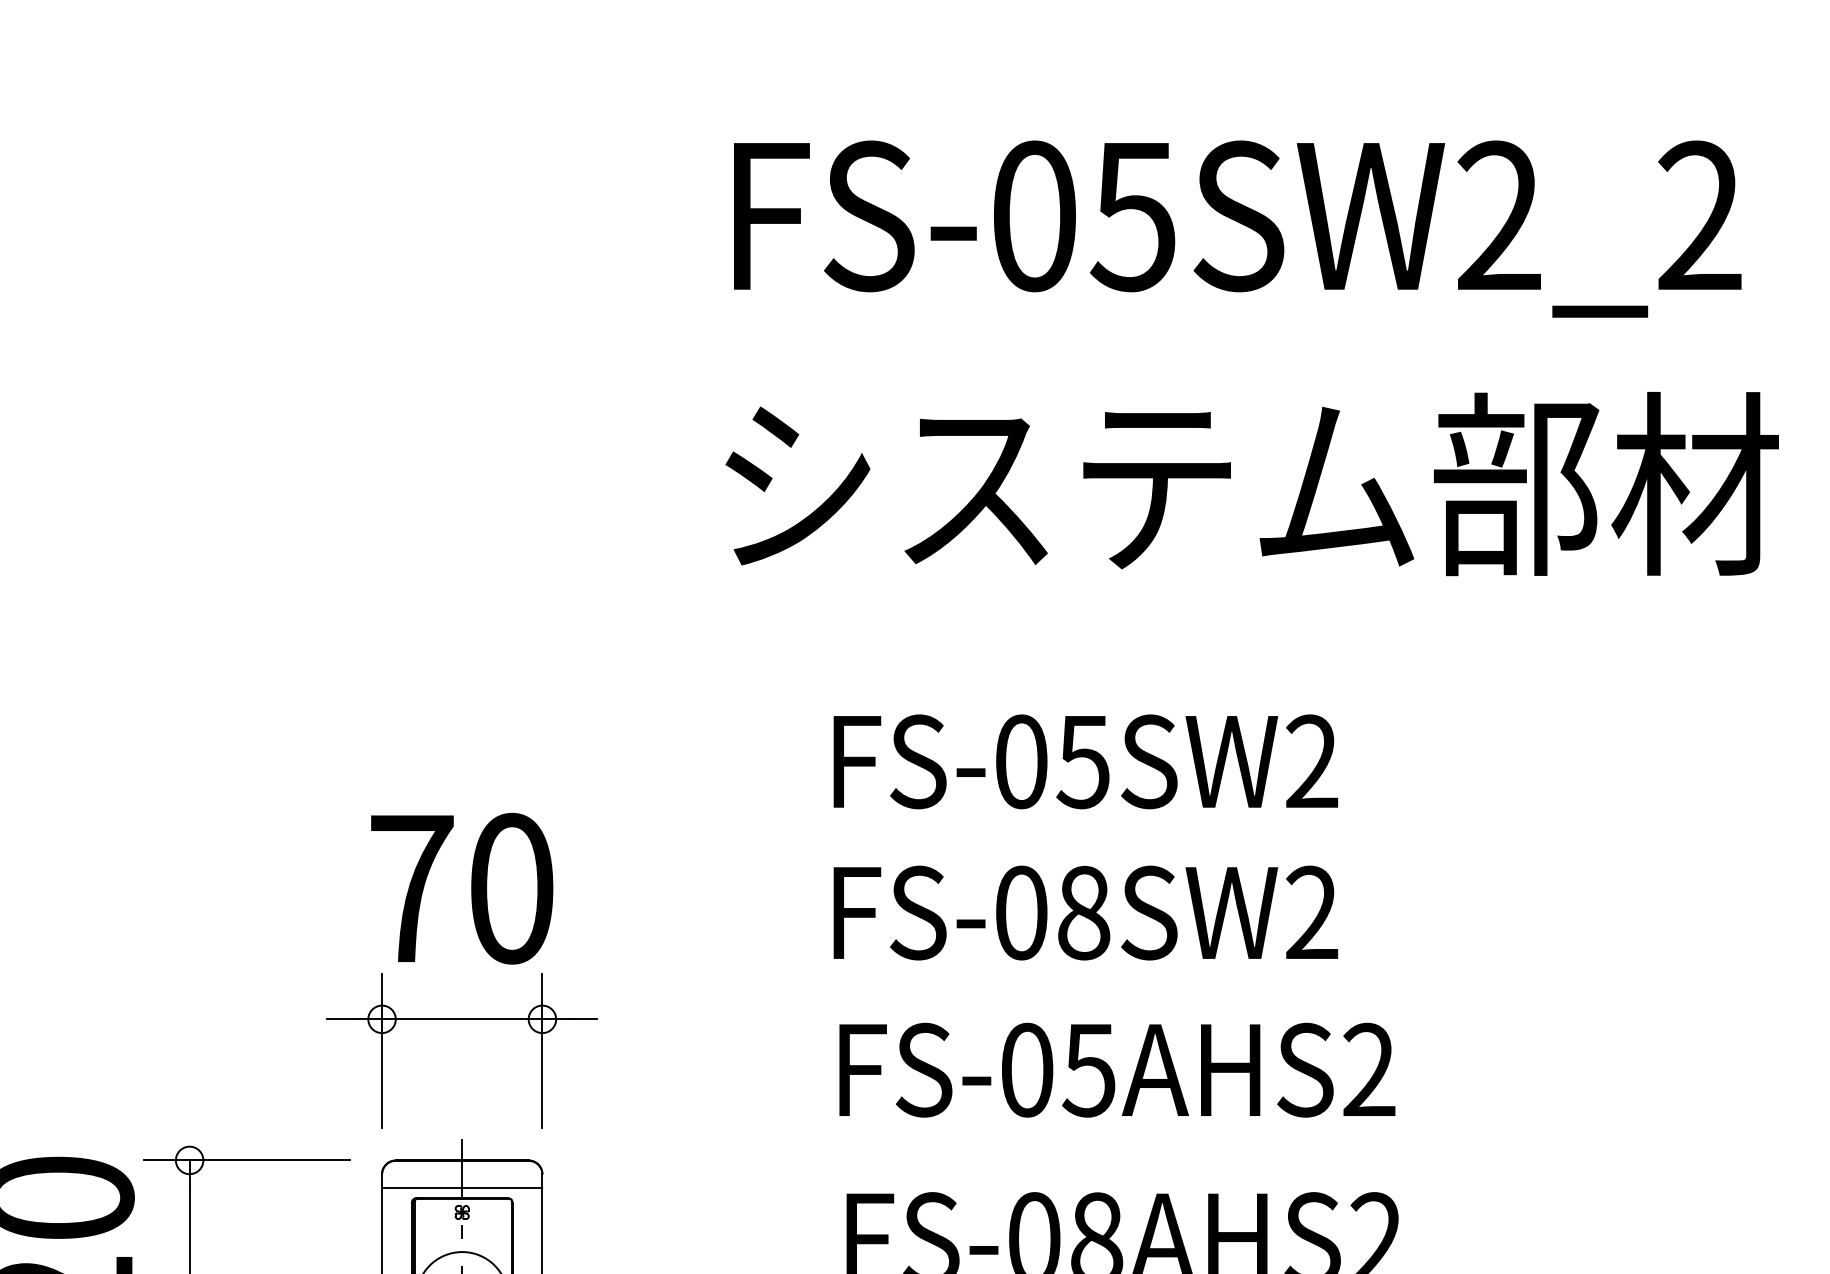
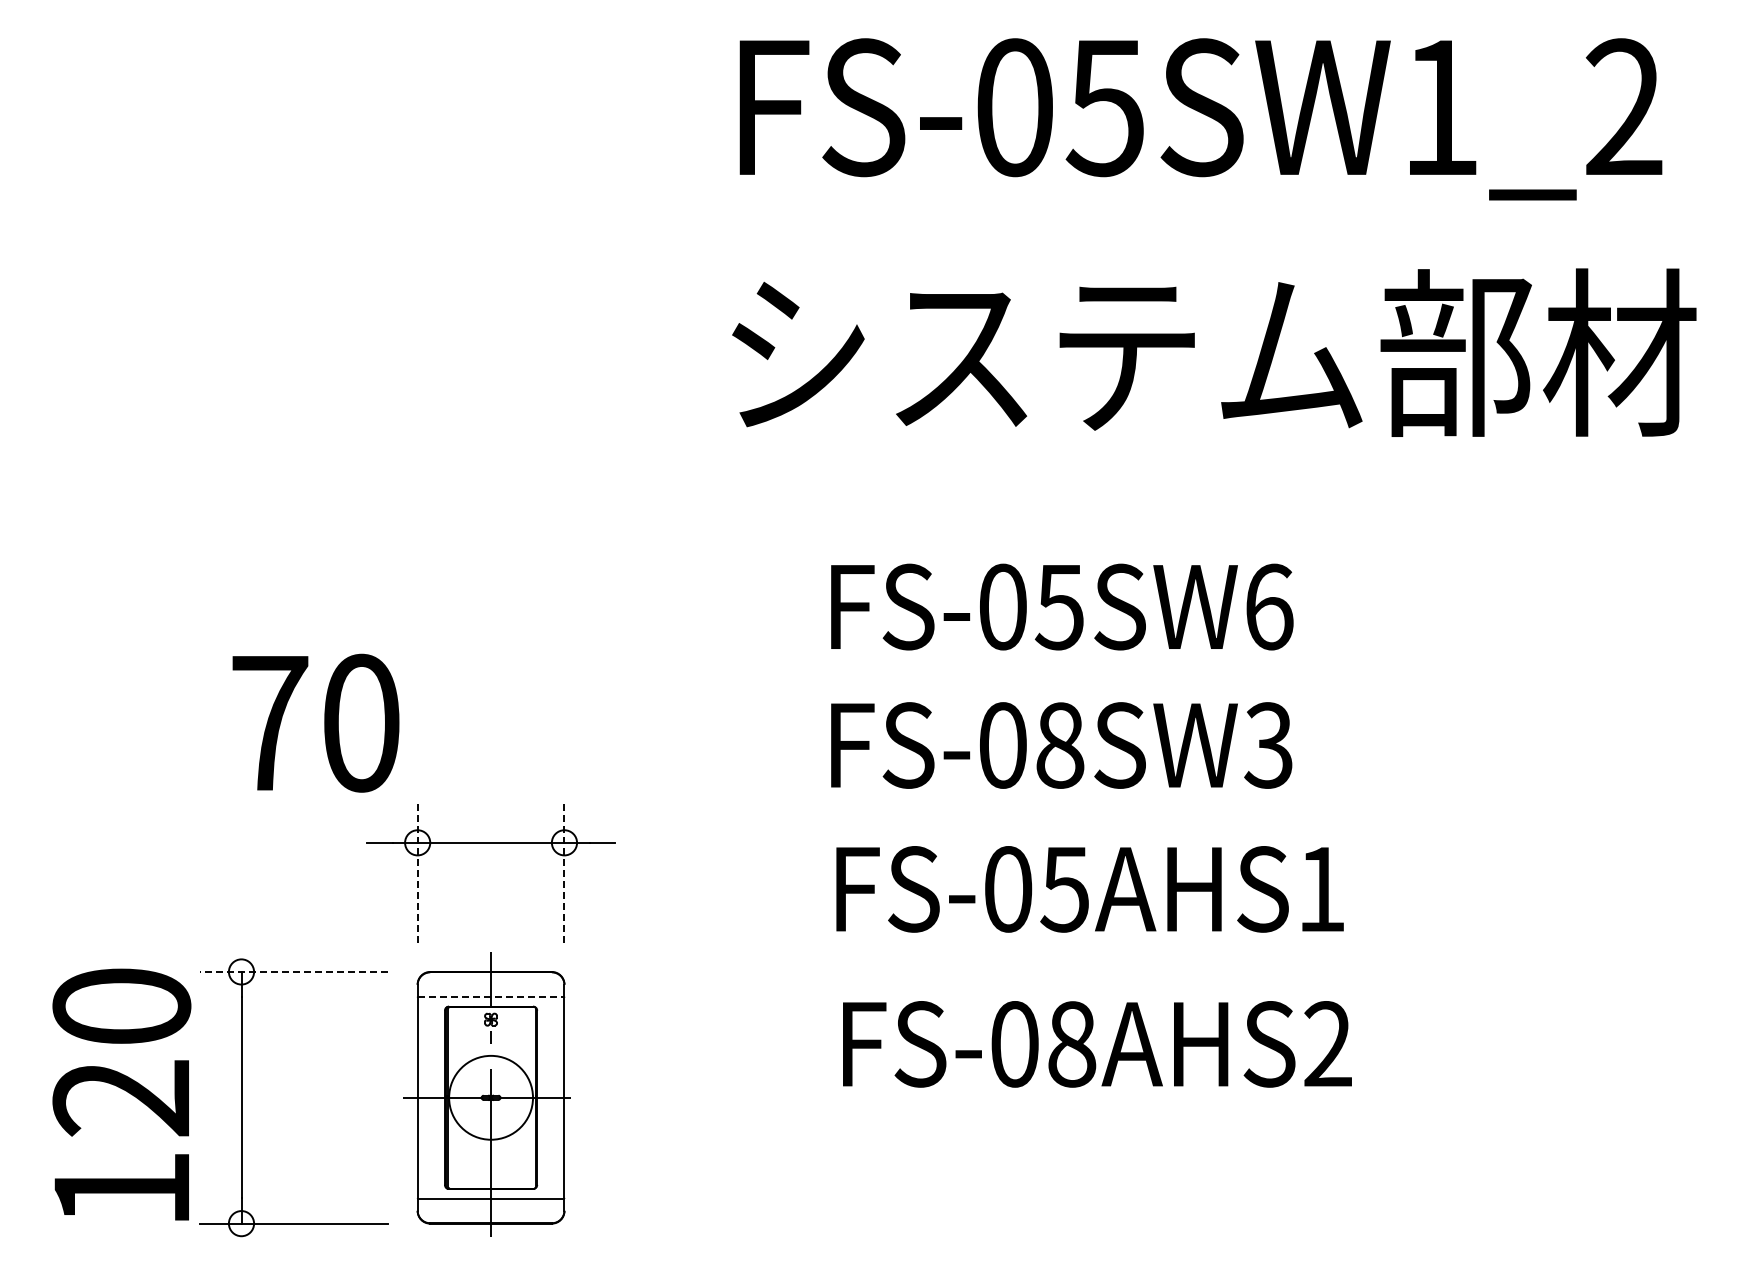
text: (1499, 215) -> (1440, 106), FS-05SW2_2 -> FS-05SW1_2
text: (1312, 761) -> (1269, 606), FS-05SW2 -> FS-05SW6
text: (461, 887) -> (315, 722), moved
text: (1311, 913) -> (1268, 745), FS-08SW2 -> FS-08SW3
line: (381, 1050) -> (417, 871), solid -> dashed
line: (542, 1050) -> (564, 871), solid -> dashed
text: (1369, 1069) -> (1321, 888), FS-05AHS2 -> FS-05AHS1
line: (246, 1159) -> (293, 971), solid -> dashed
line: (462, 1188) -> (491, 997), solid -> dashed

